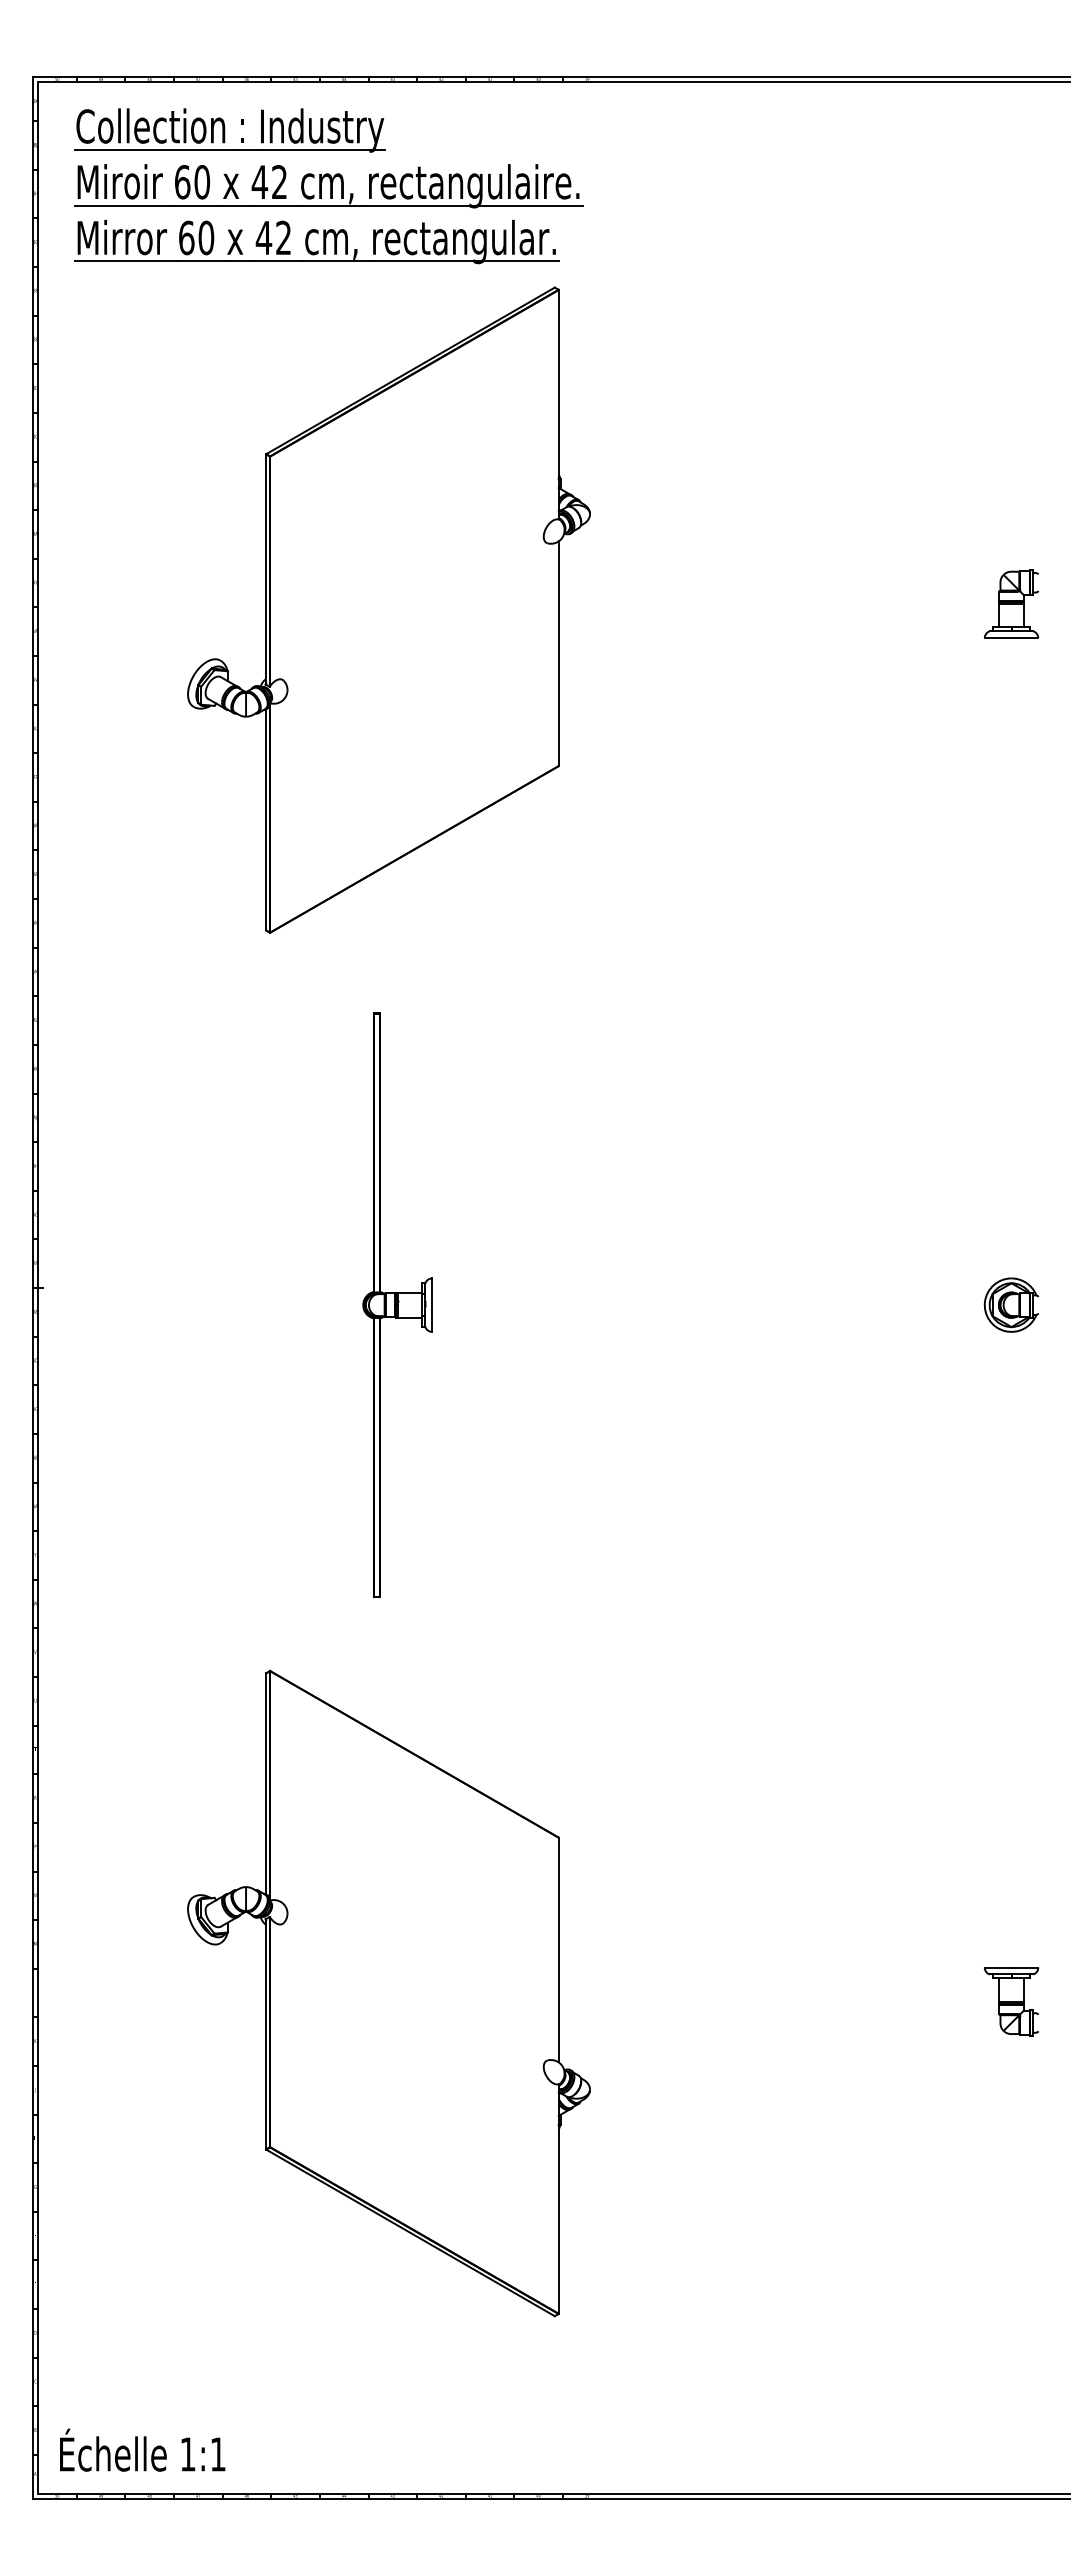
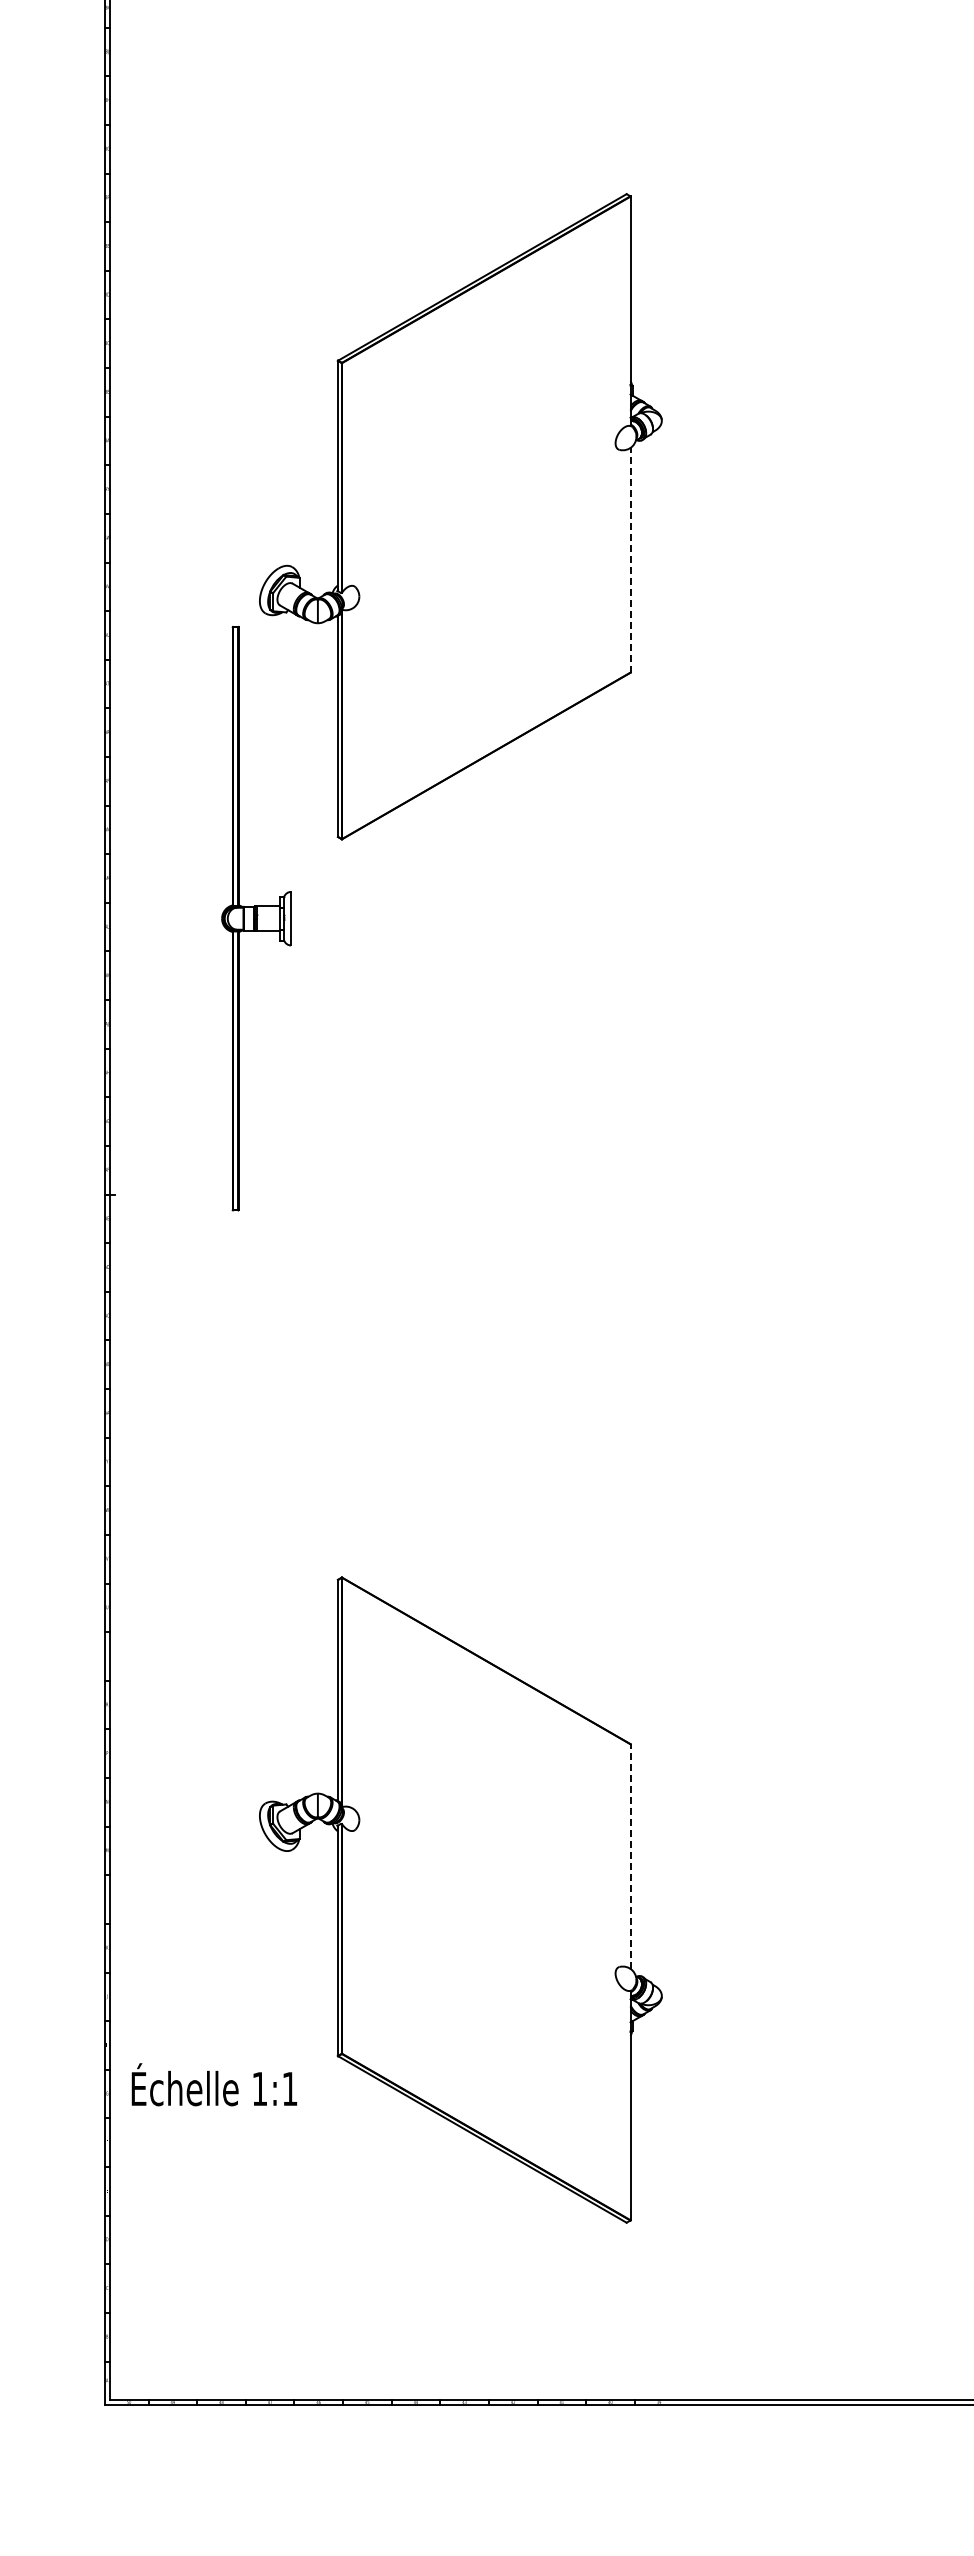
part: (328, 186) -> (400, 93), removed
line: (558, 653) -> (630, 560), solid -> dashed
part: (397, 1304) -> (256, 918), moved
line: (558, 1949) -> (630, 1856), solid -> dashed
text: (142, 2449) -> (214, 2084), moved

